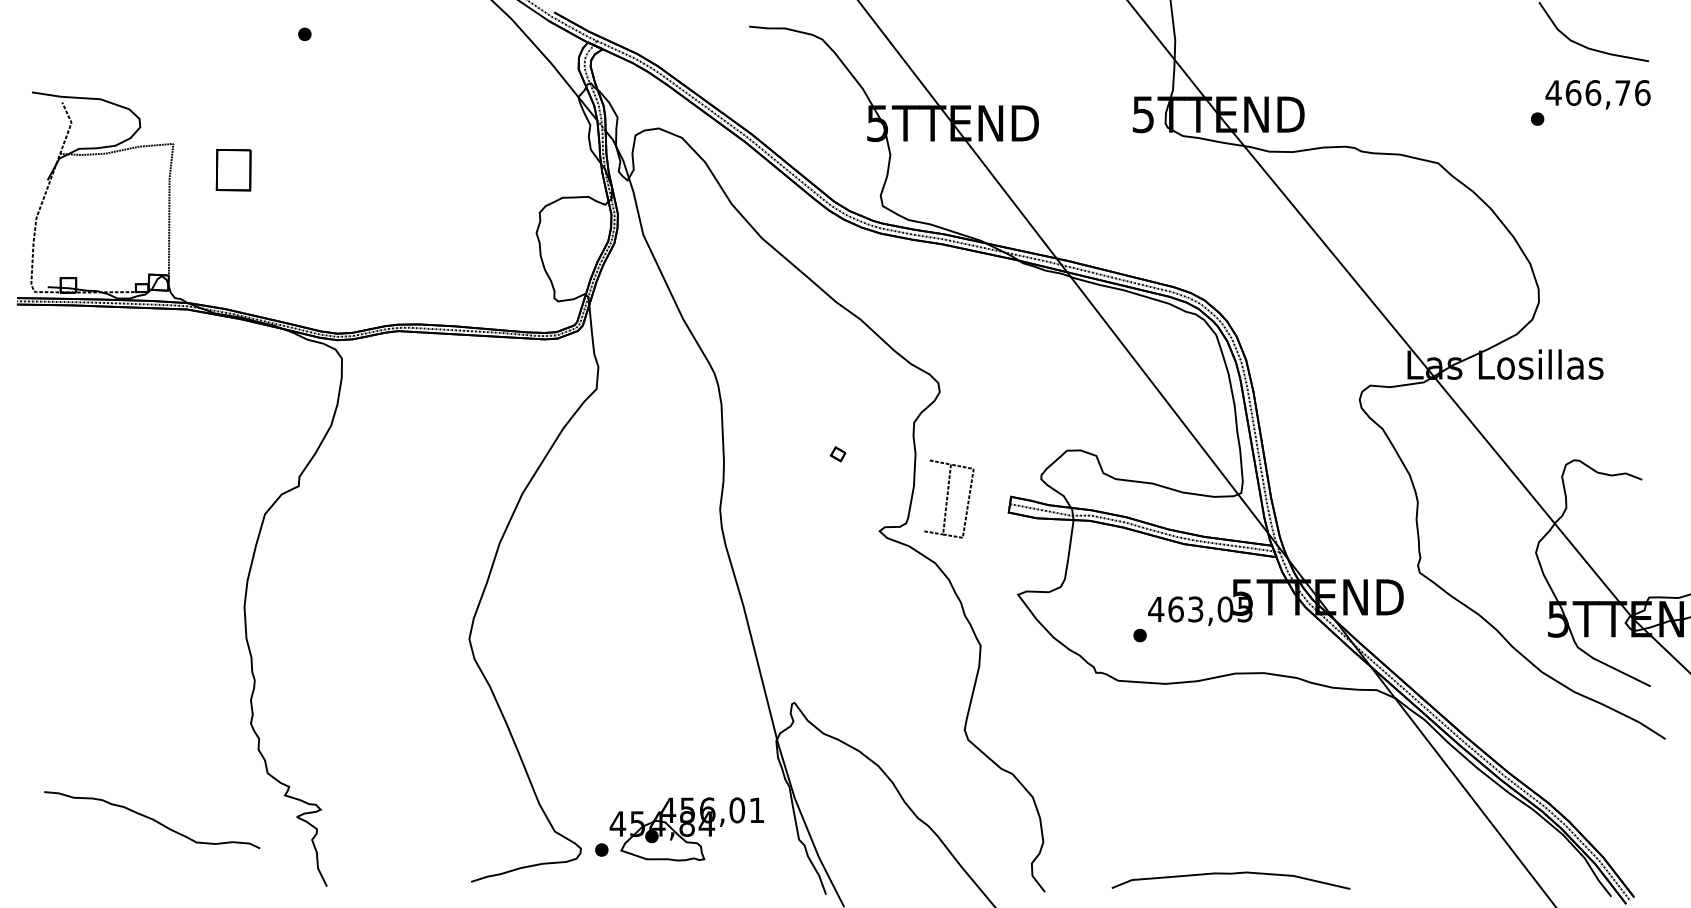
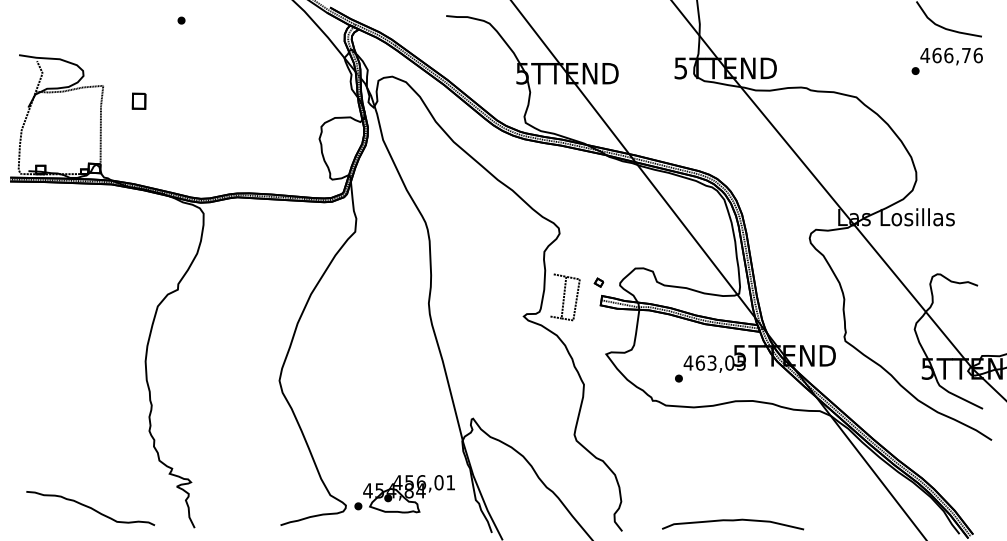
part: (232, 168) -> (138, 100), size x0.62
part: (837, 454) -> (598, 282), moved
curve: (151, 820) -> (90, 508), moved

